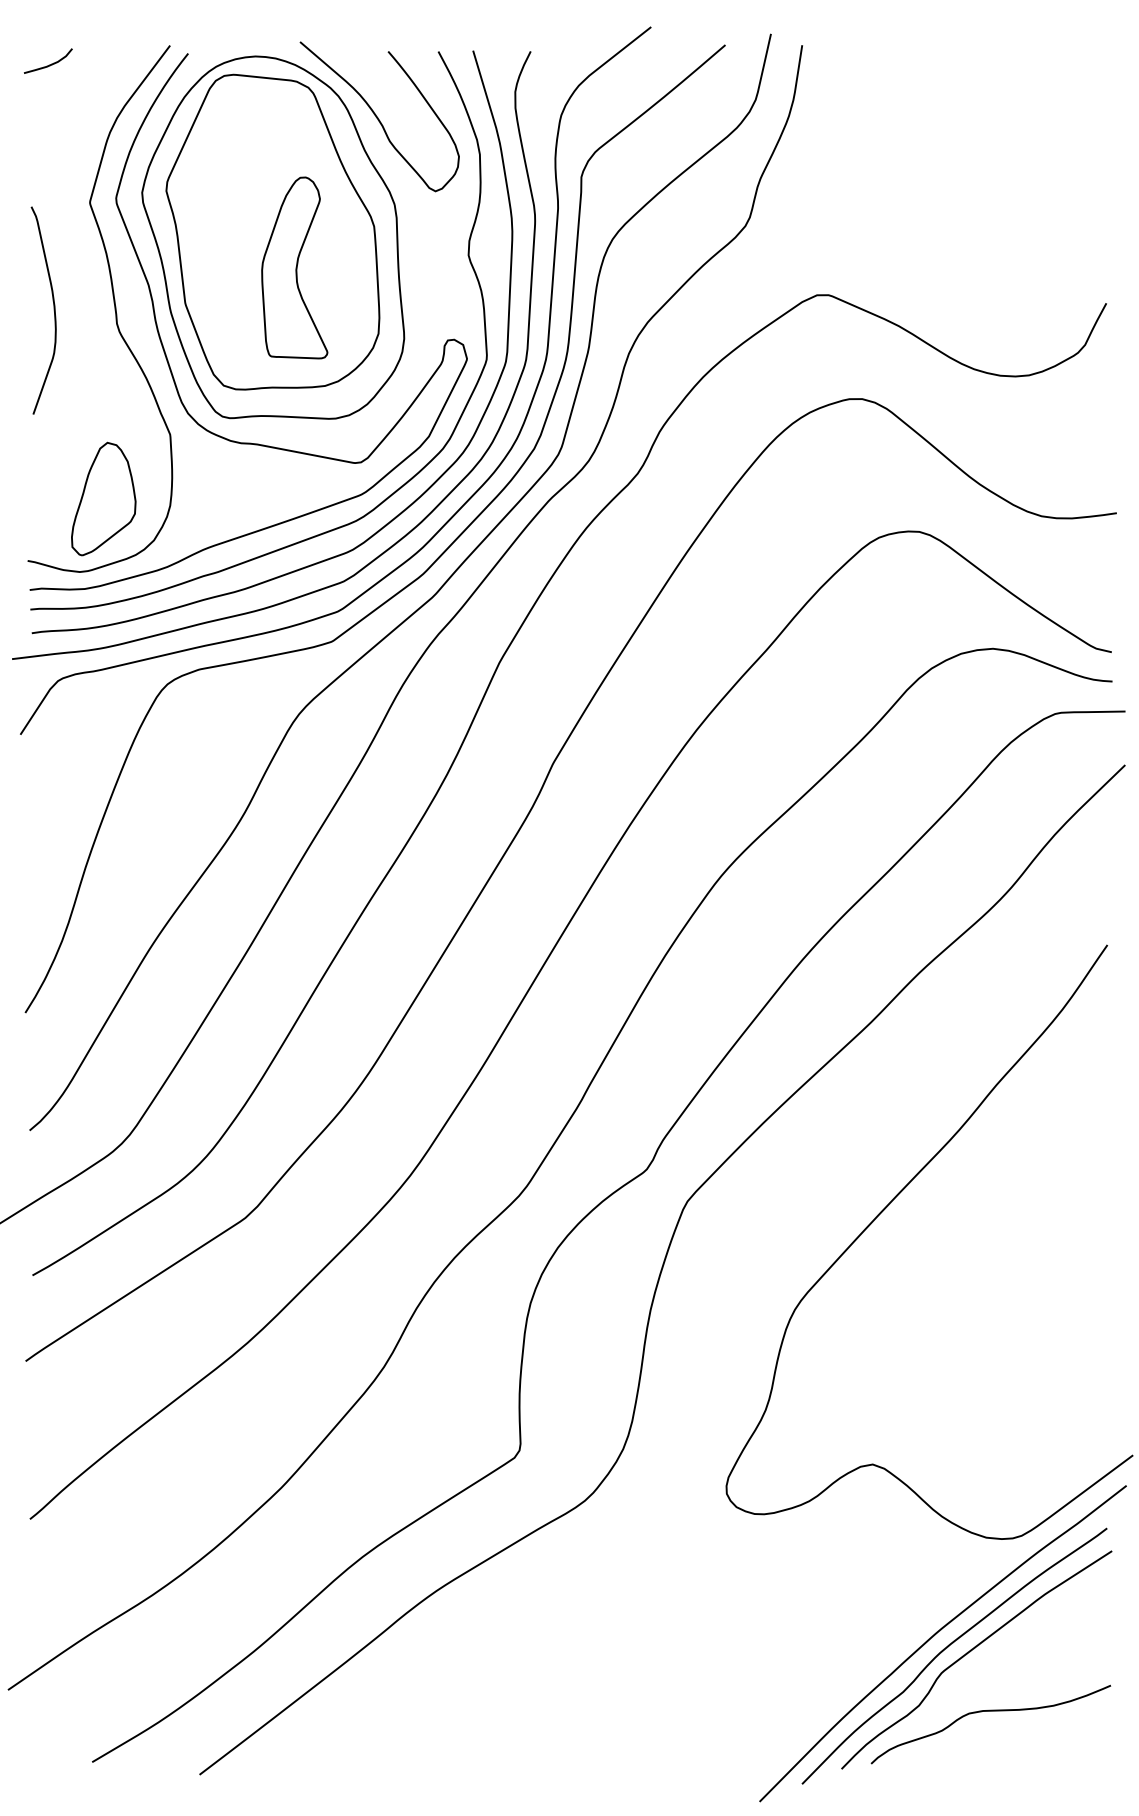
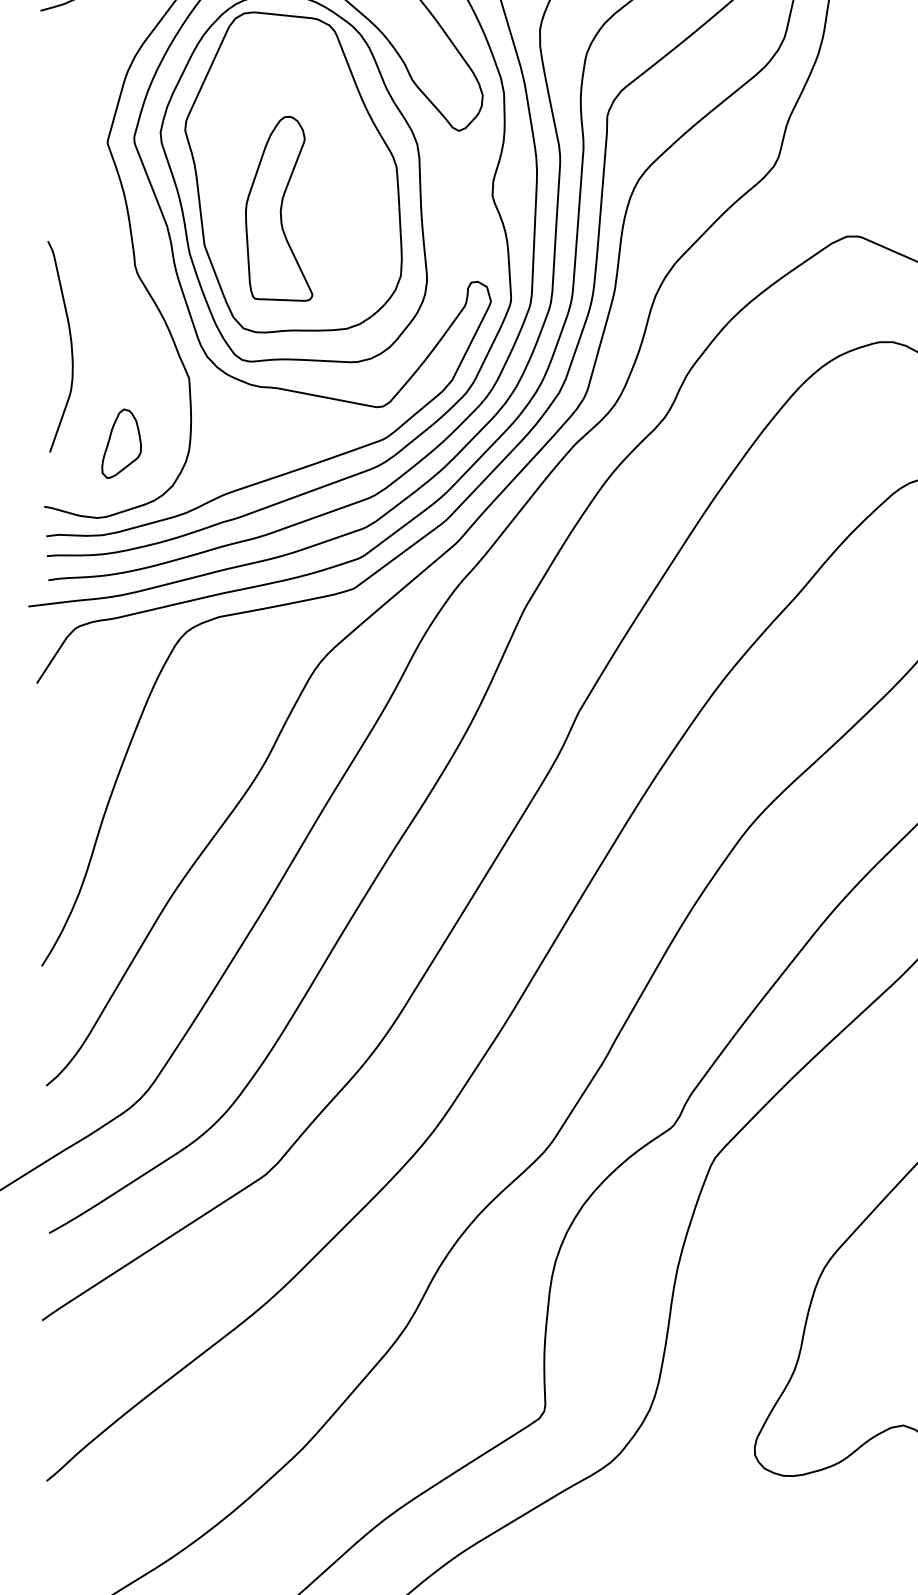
part: (294, 267) -> (278, 208), moved
curve: (53, 310) -> (70, 346), moved
part: (103, 498) -> (121, 443), size x0.6

